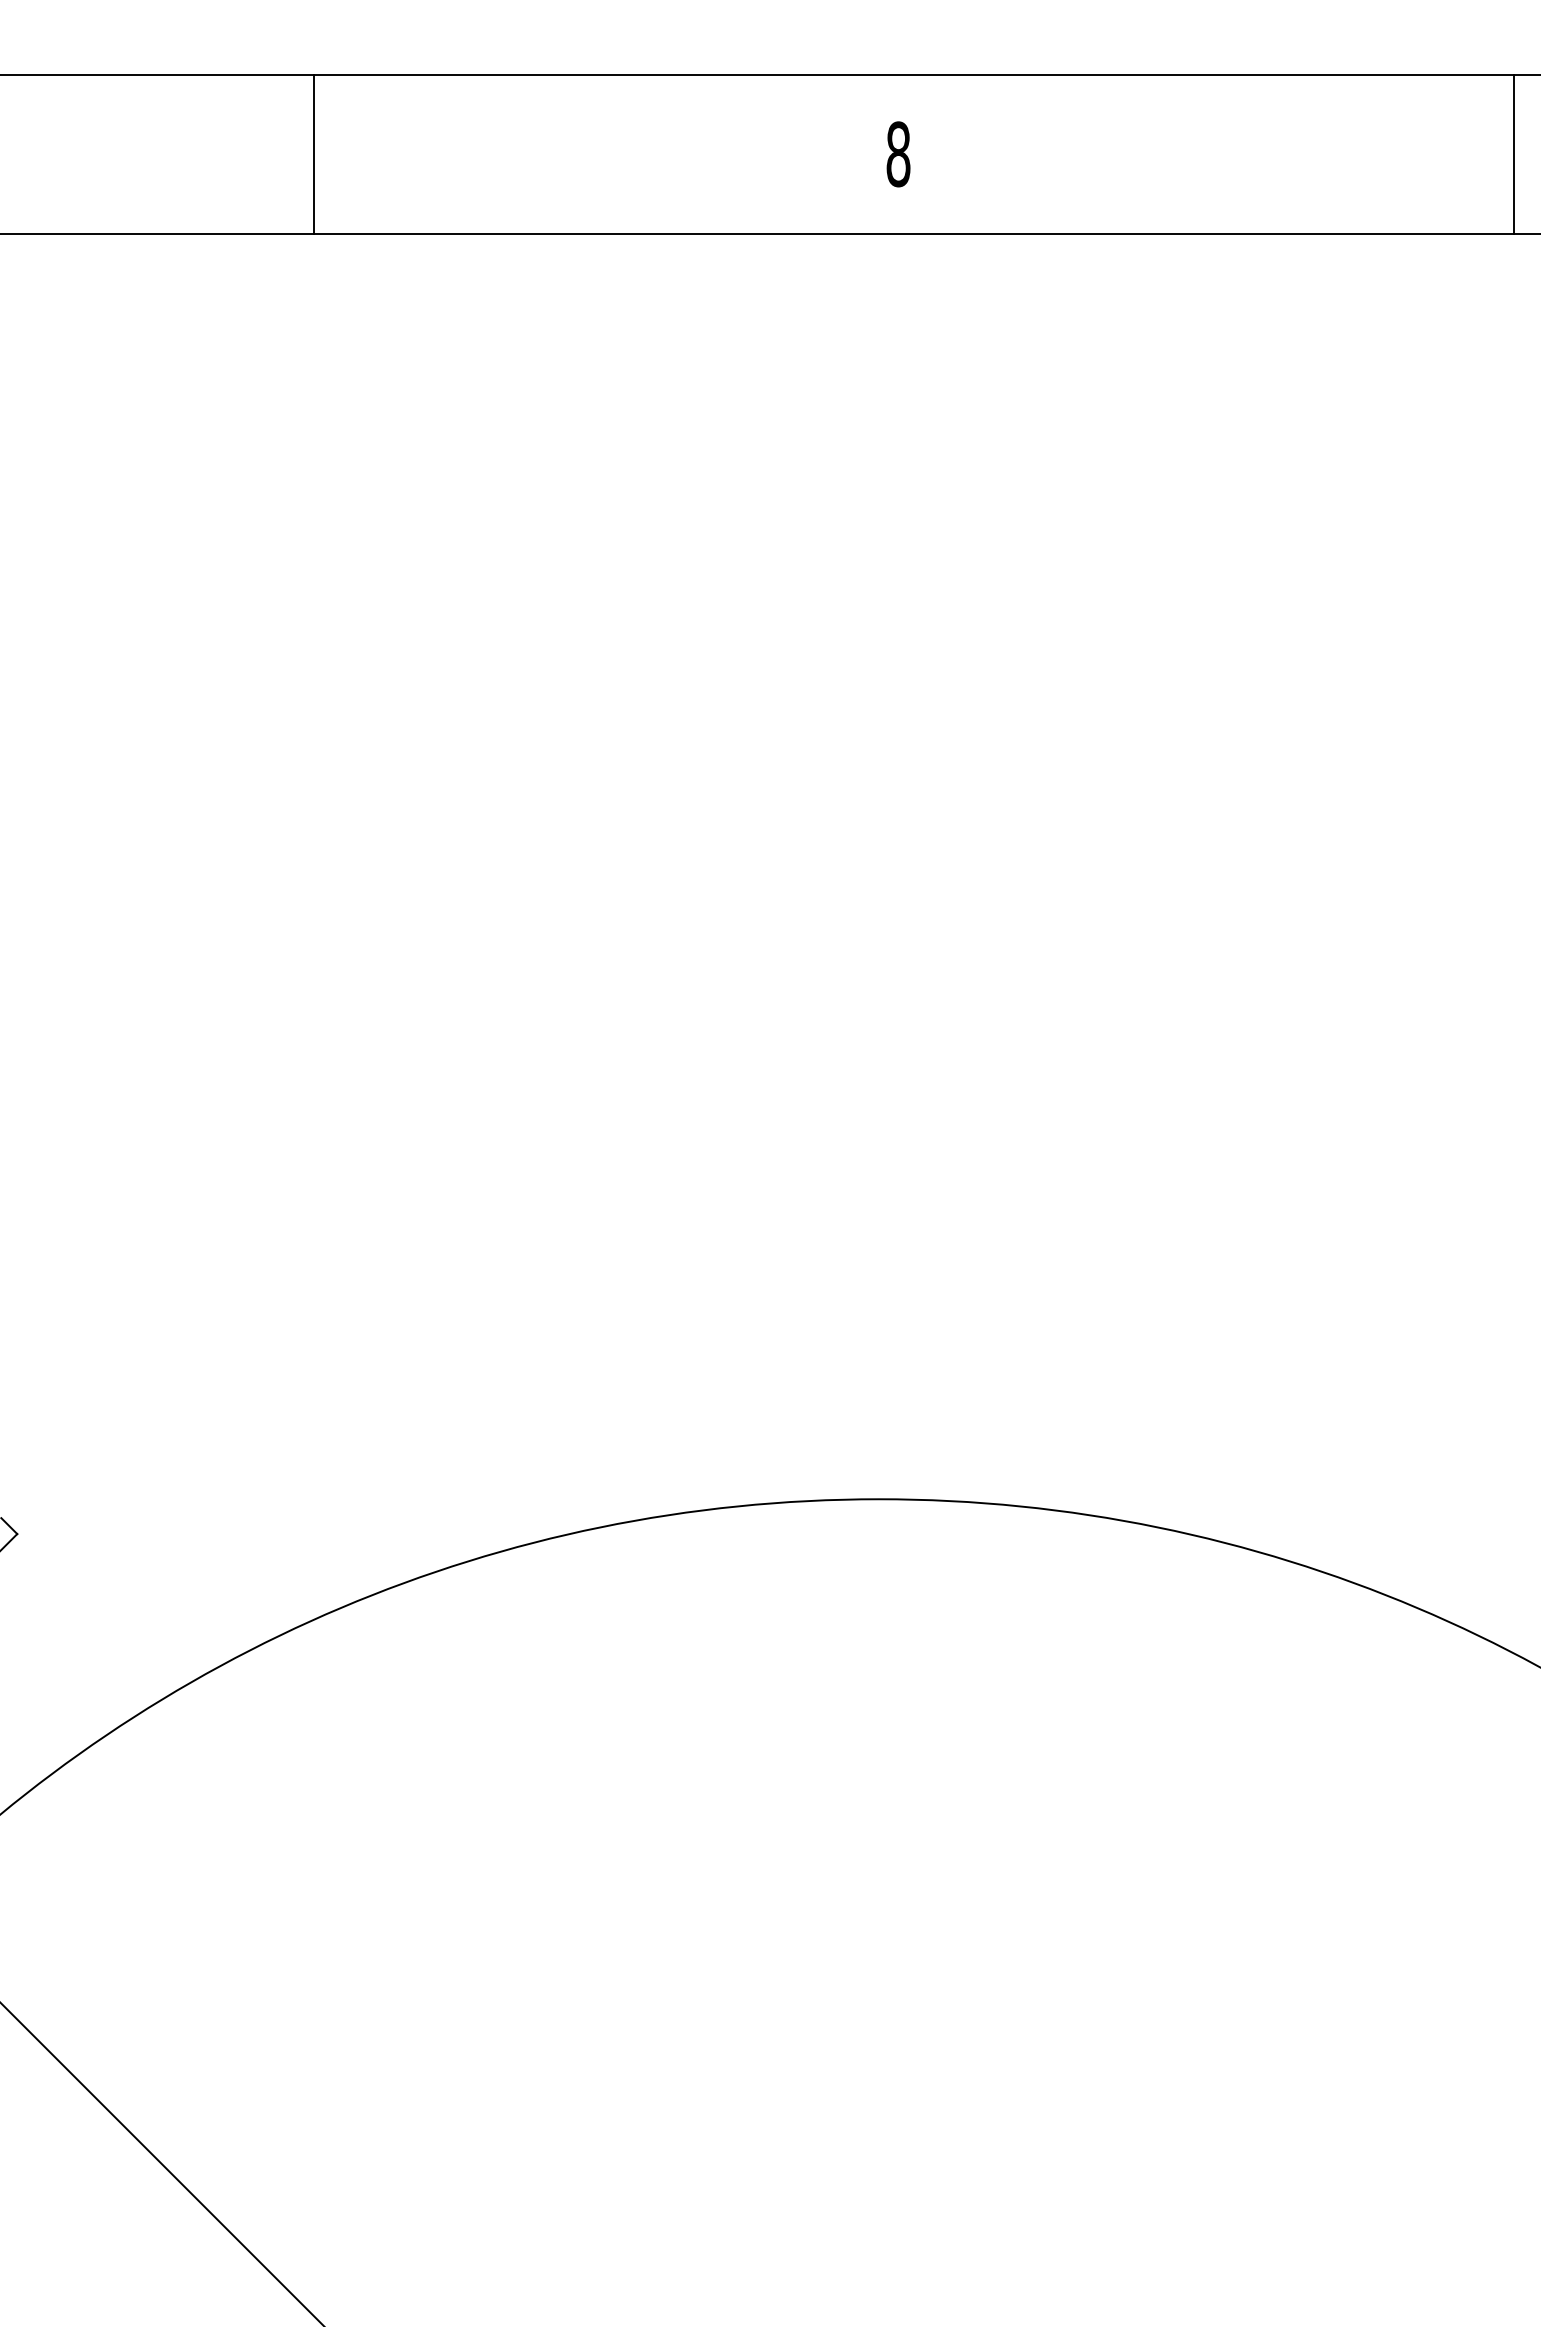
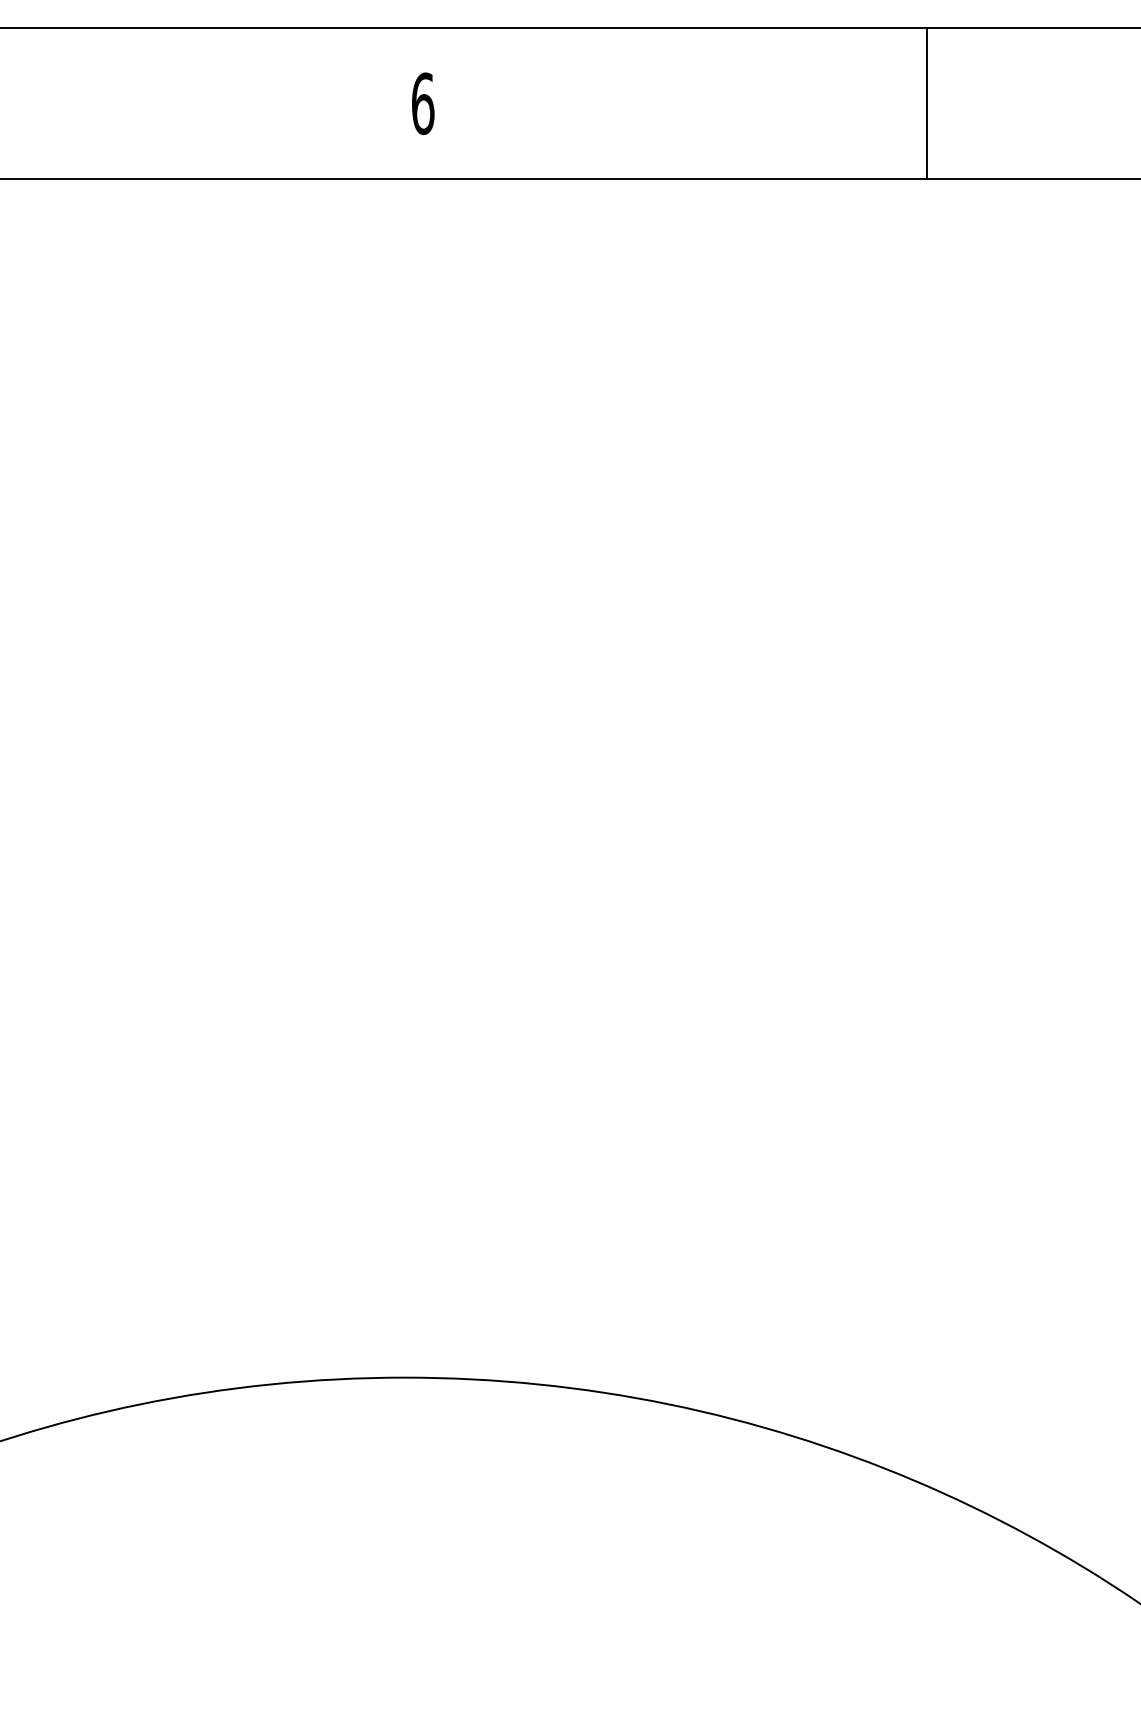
text: (898, 154) -> (423, 103), 8 -> 6
line: (1514, 154) -> (926, 103), moved

